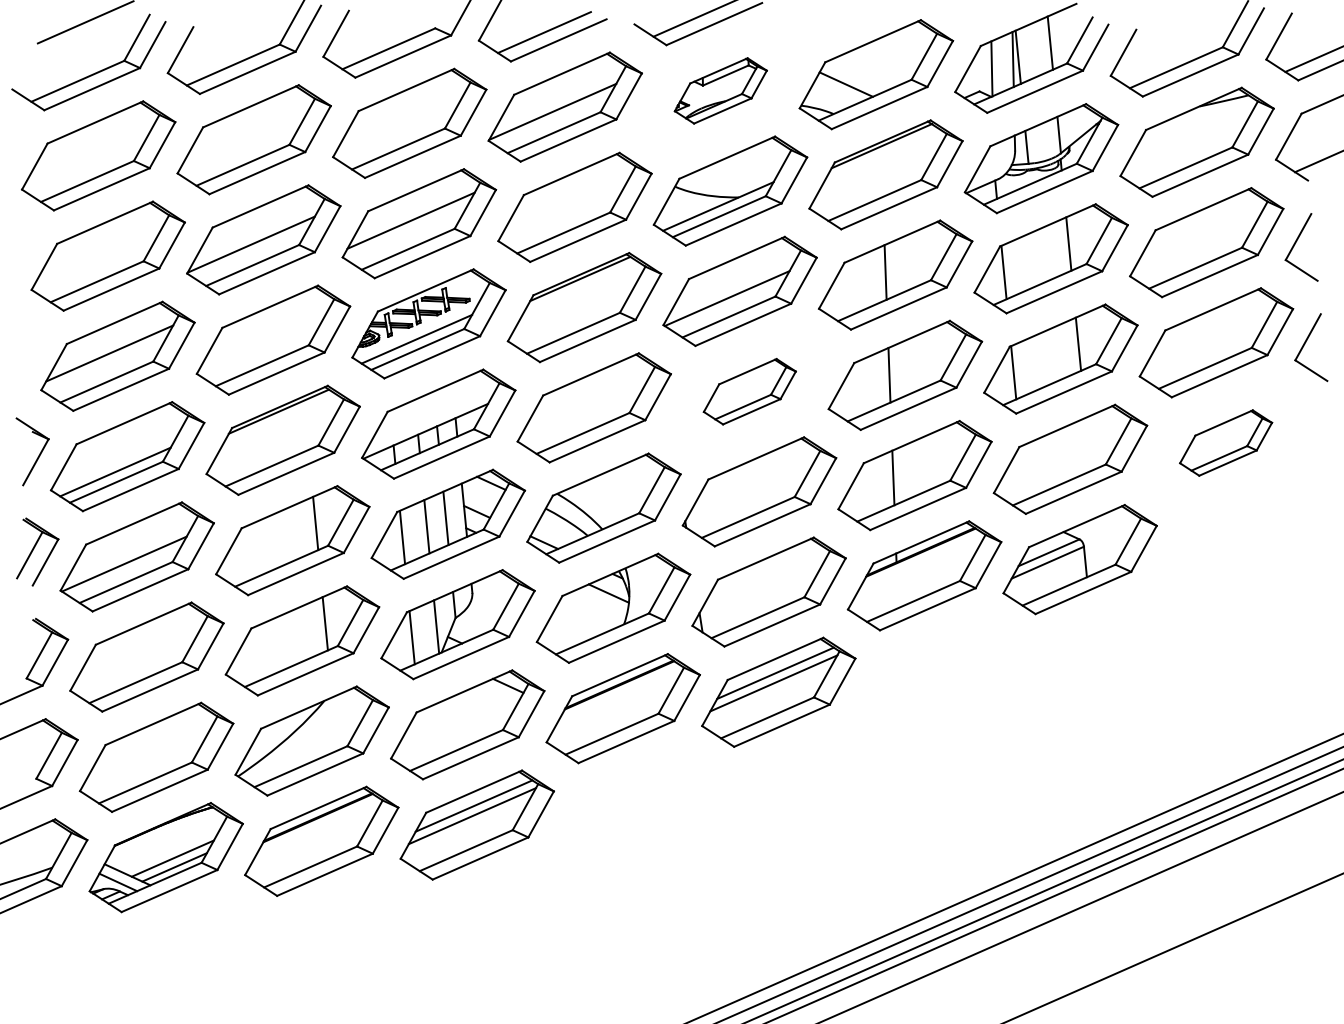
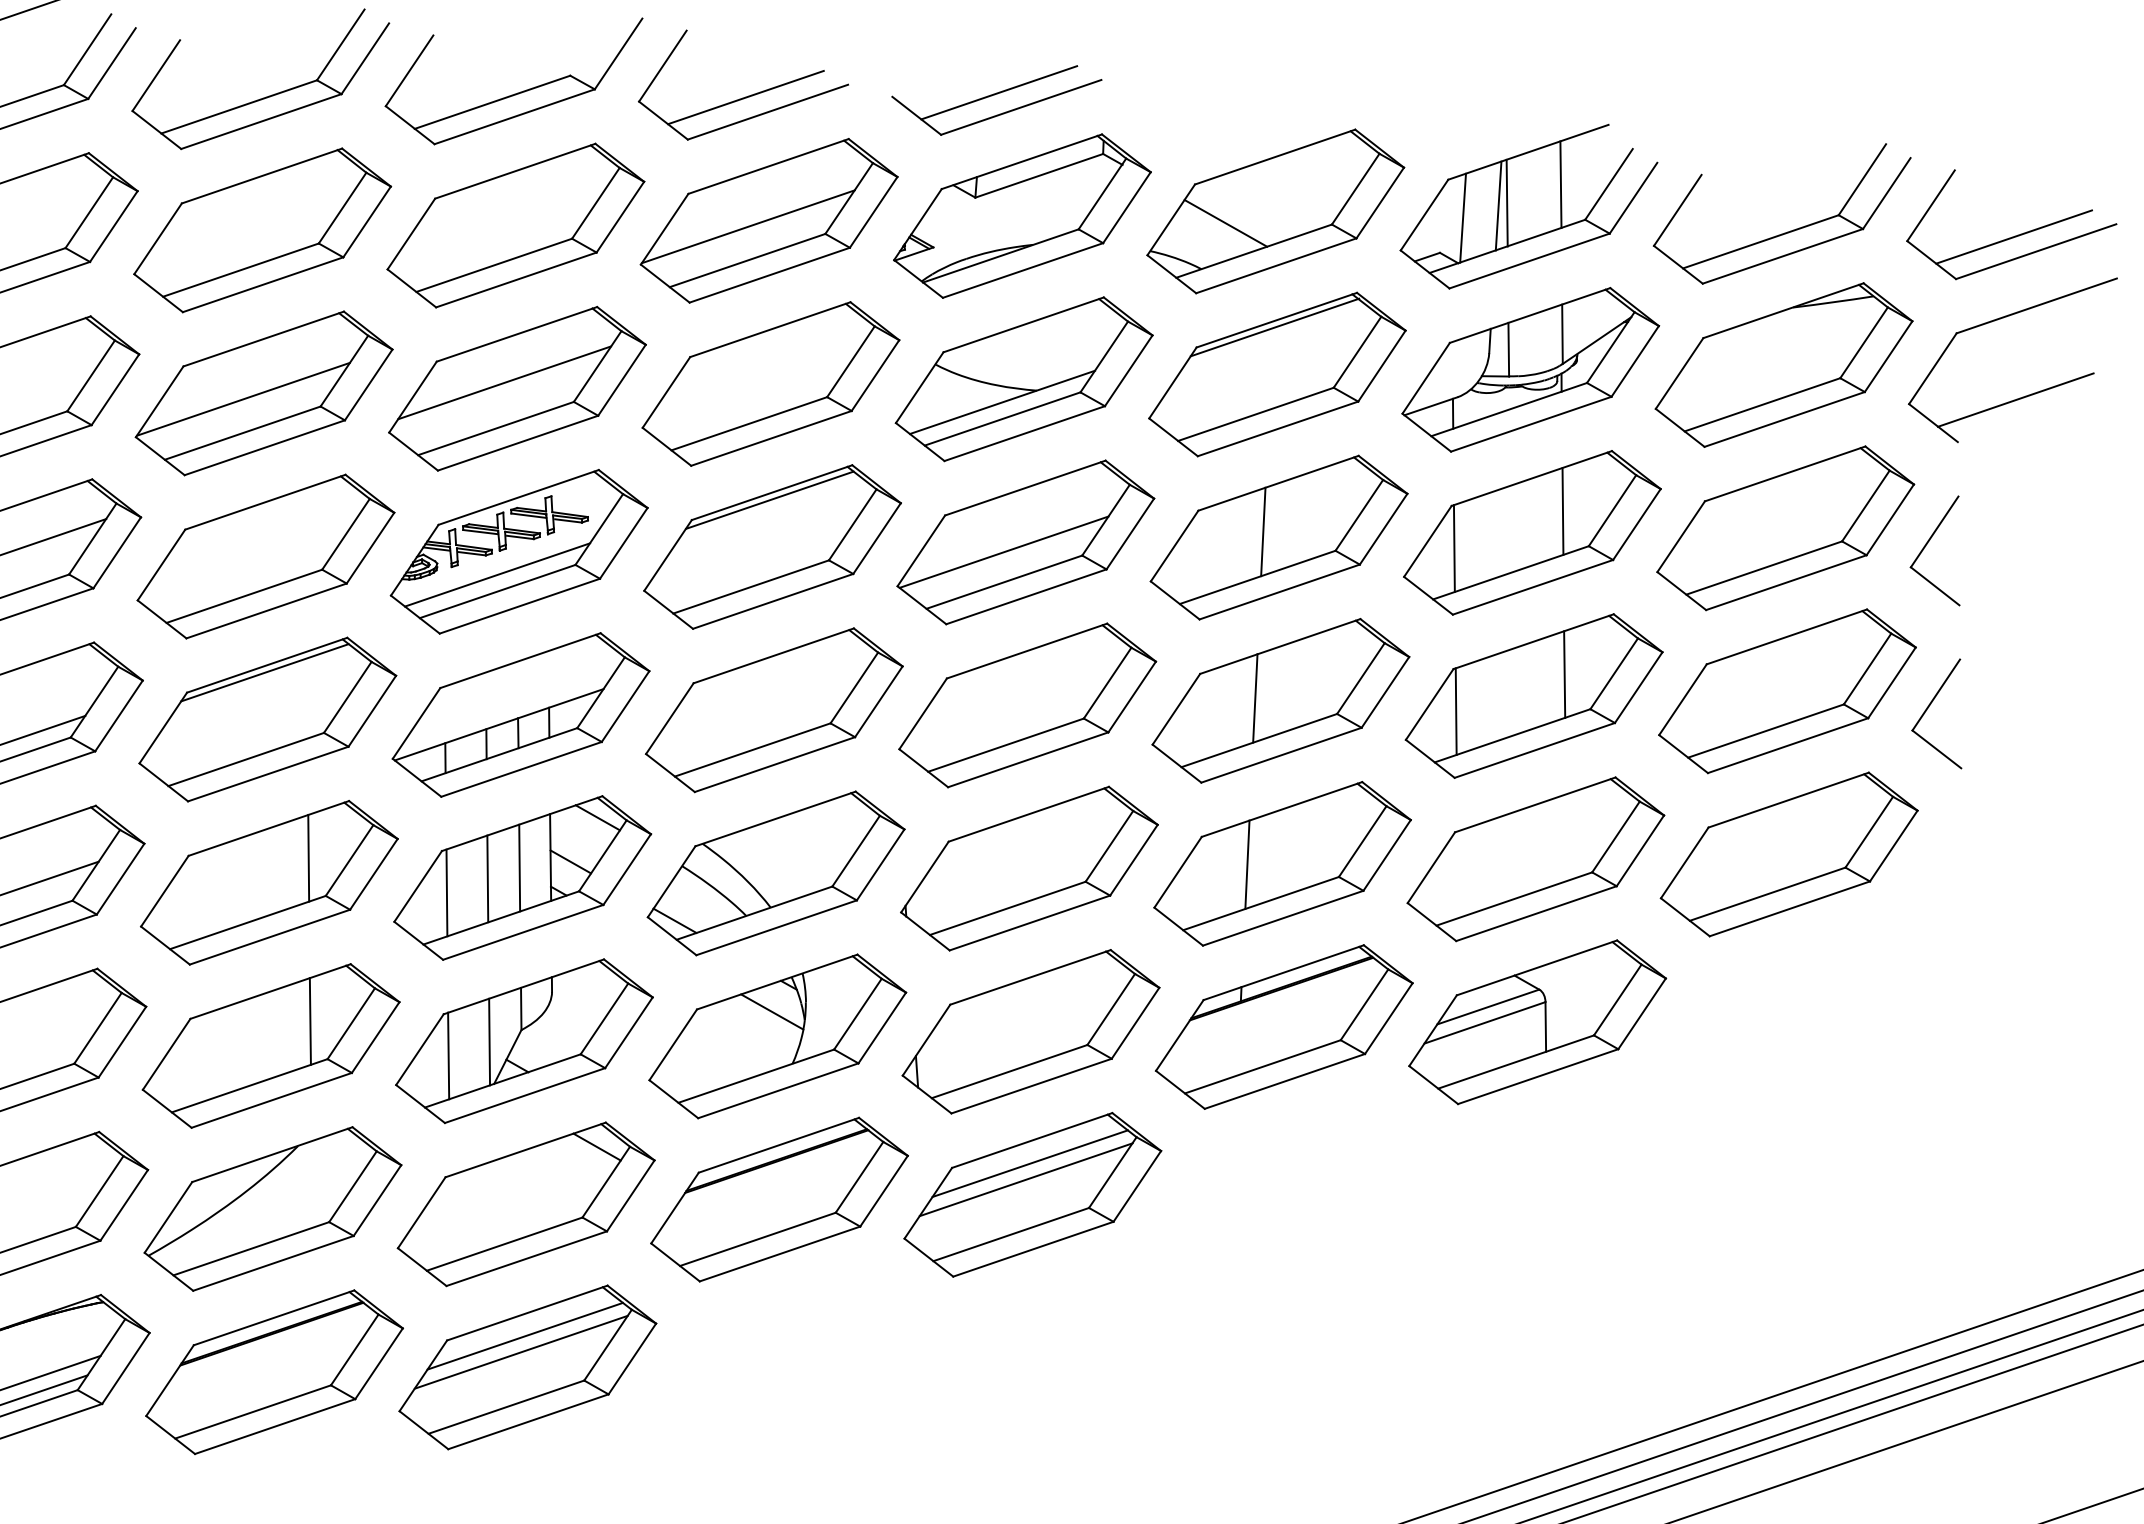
part: (720, 90) -> (1022, 215), size x1.67
part: (749, 391) -> (1027, 705), size x1.67
part: (1225, 442) -> (1788, 853), size x1.67

